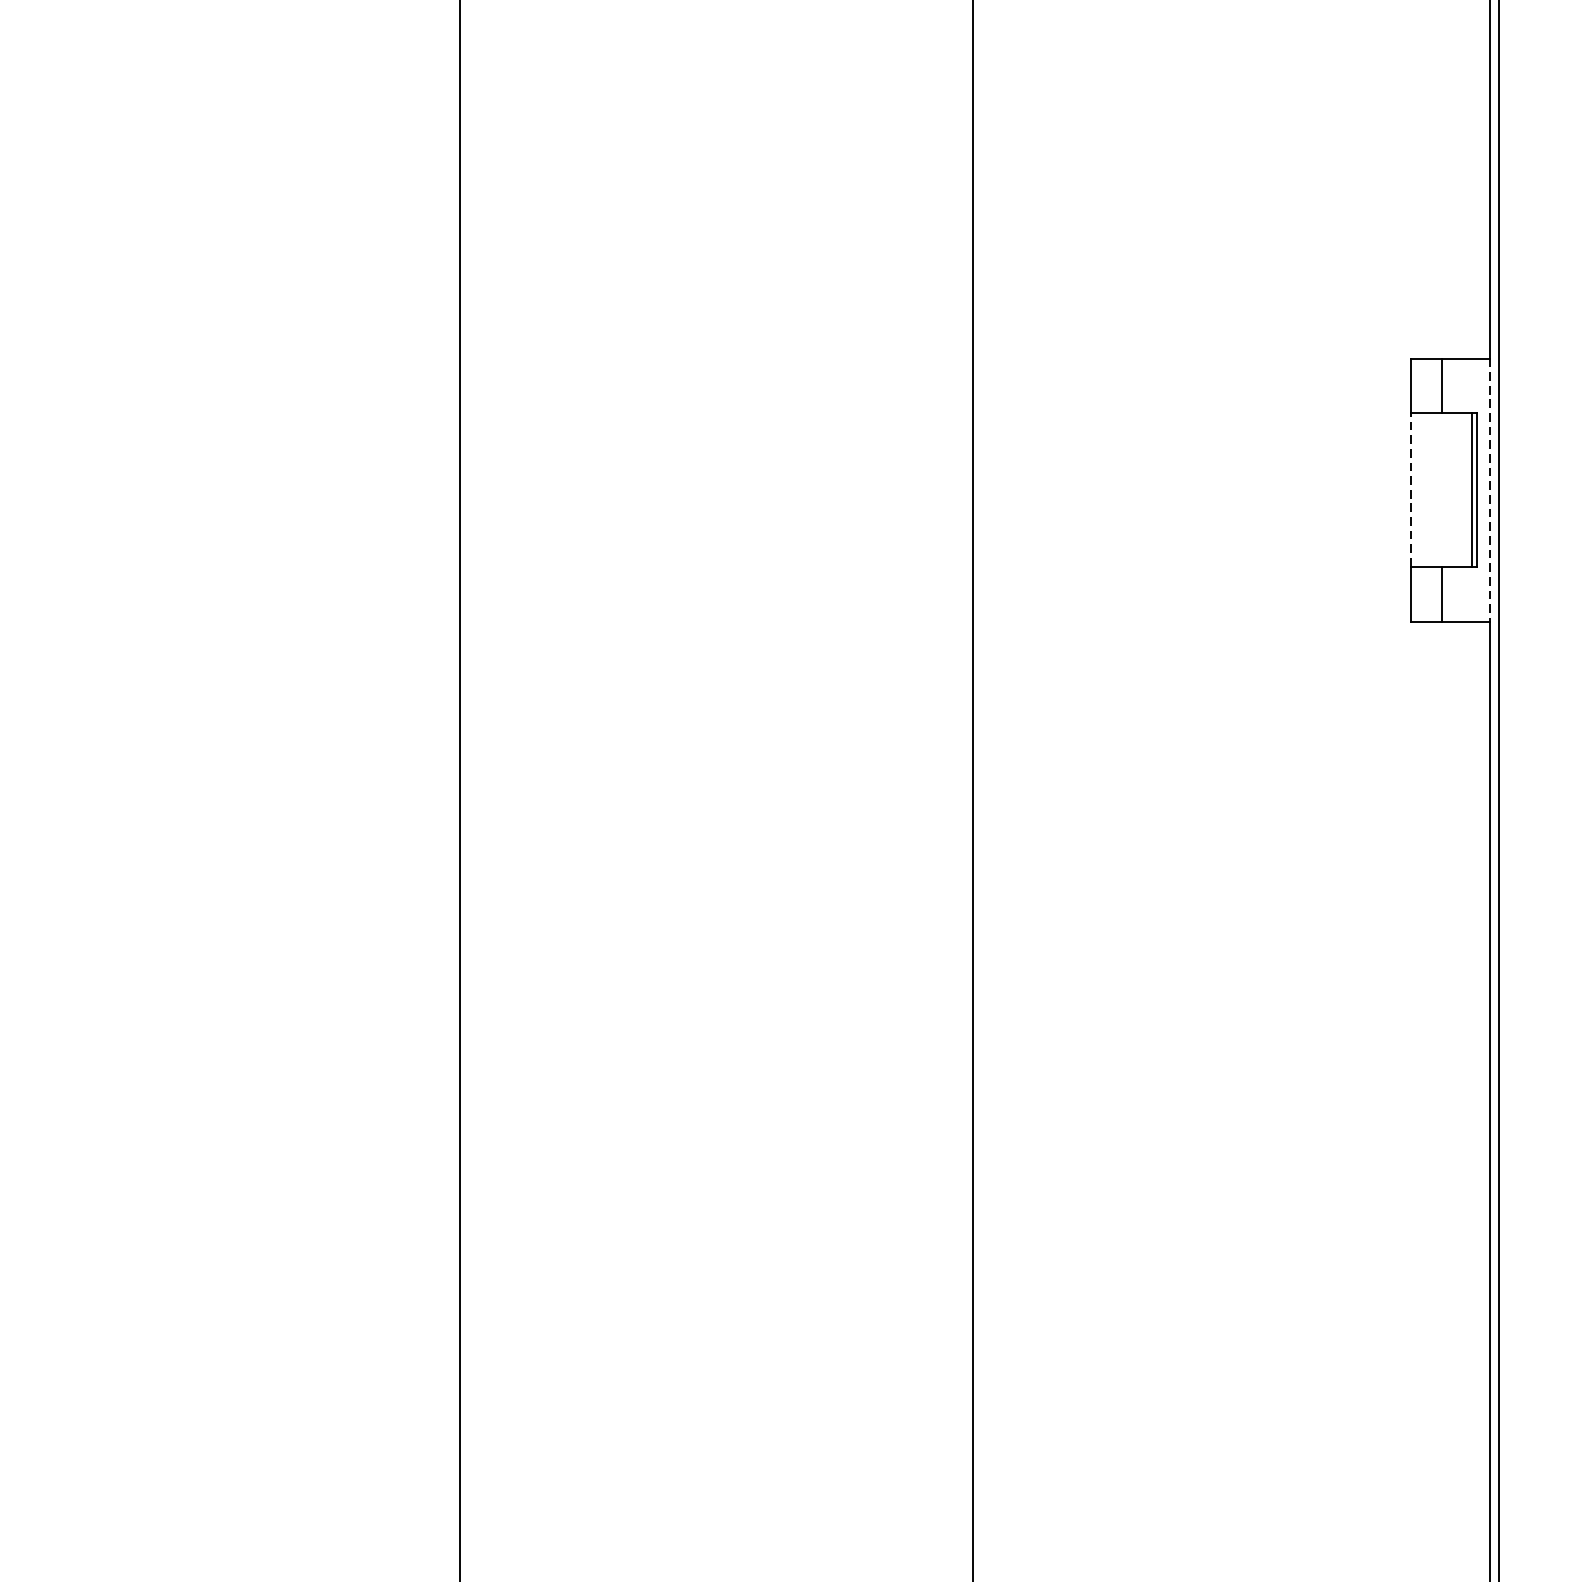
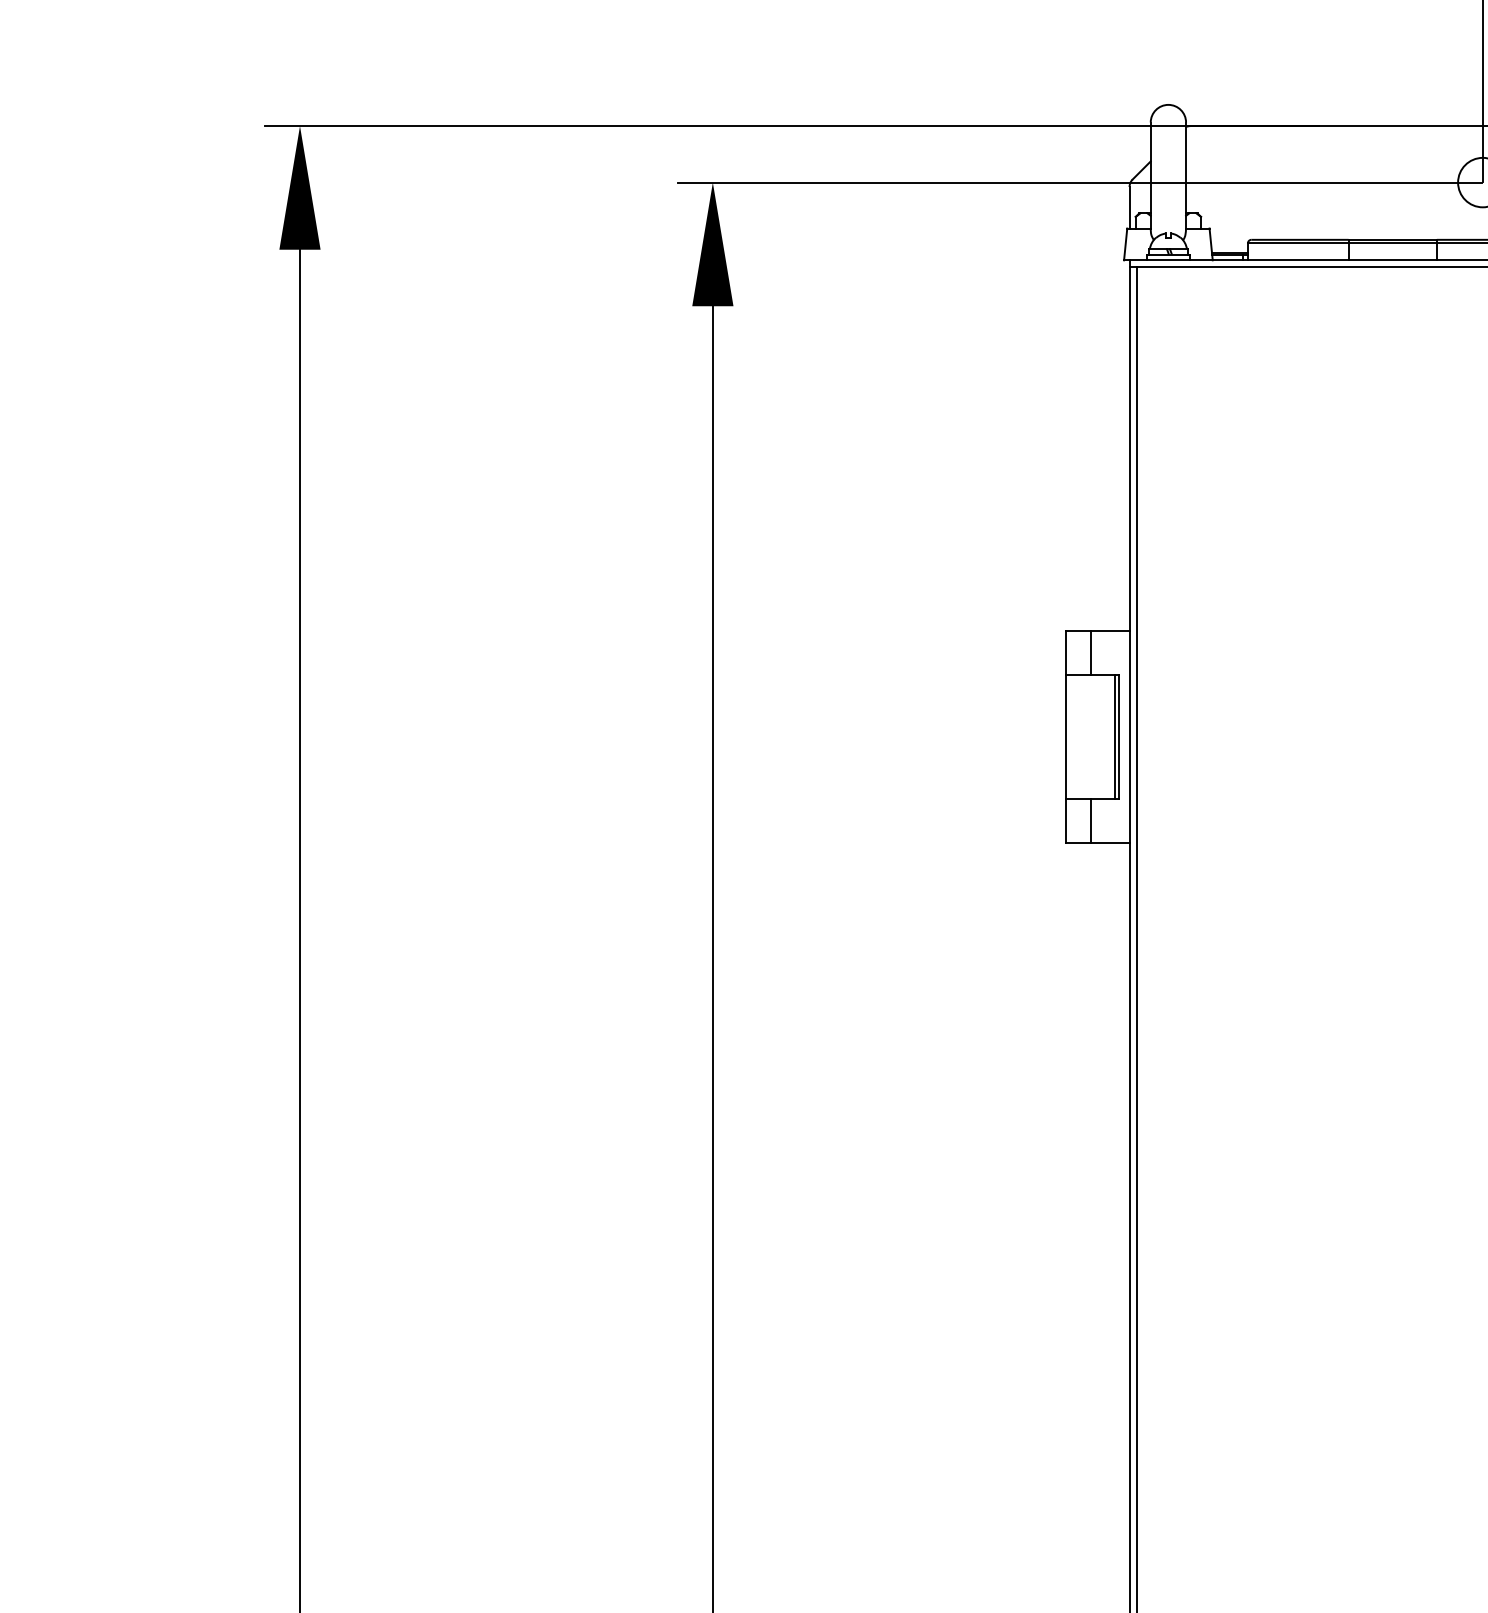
line: (1410, 490) -> (1065, 737), dashed -> solid
line: (1489, 490) -> (1129, 737), dashed -> solid

